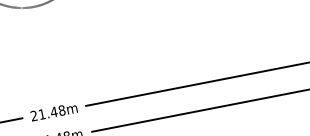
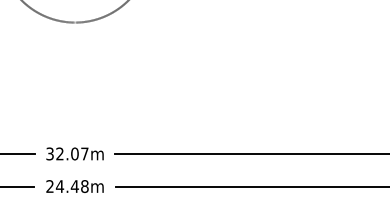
text: (48, 112) -> (67, 153), 21.48m -> 32.07m

